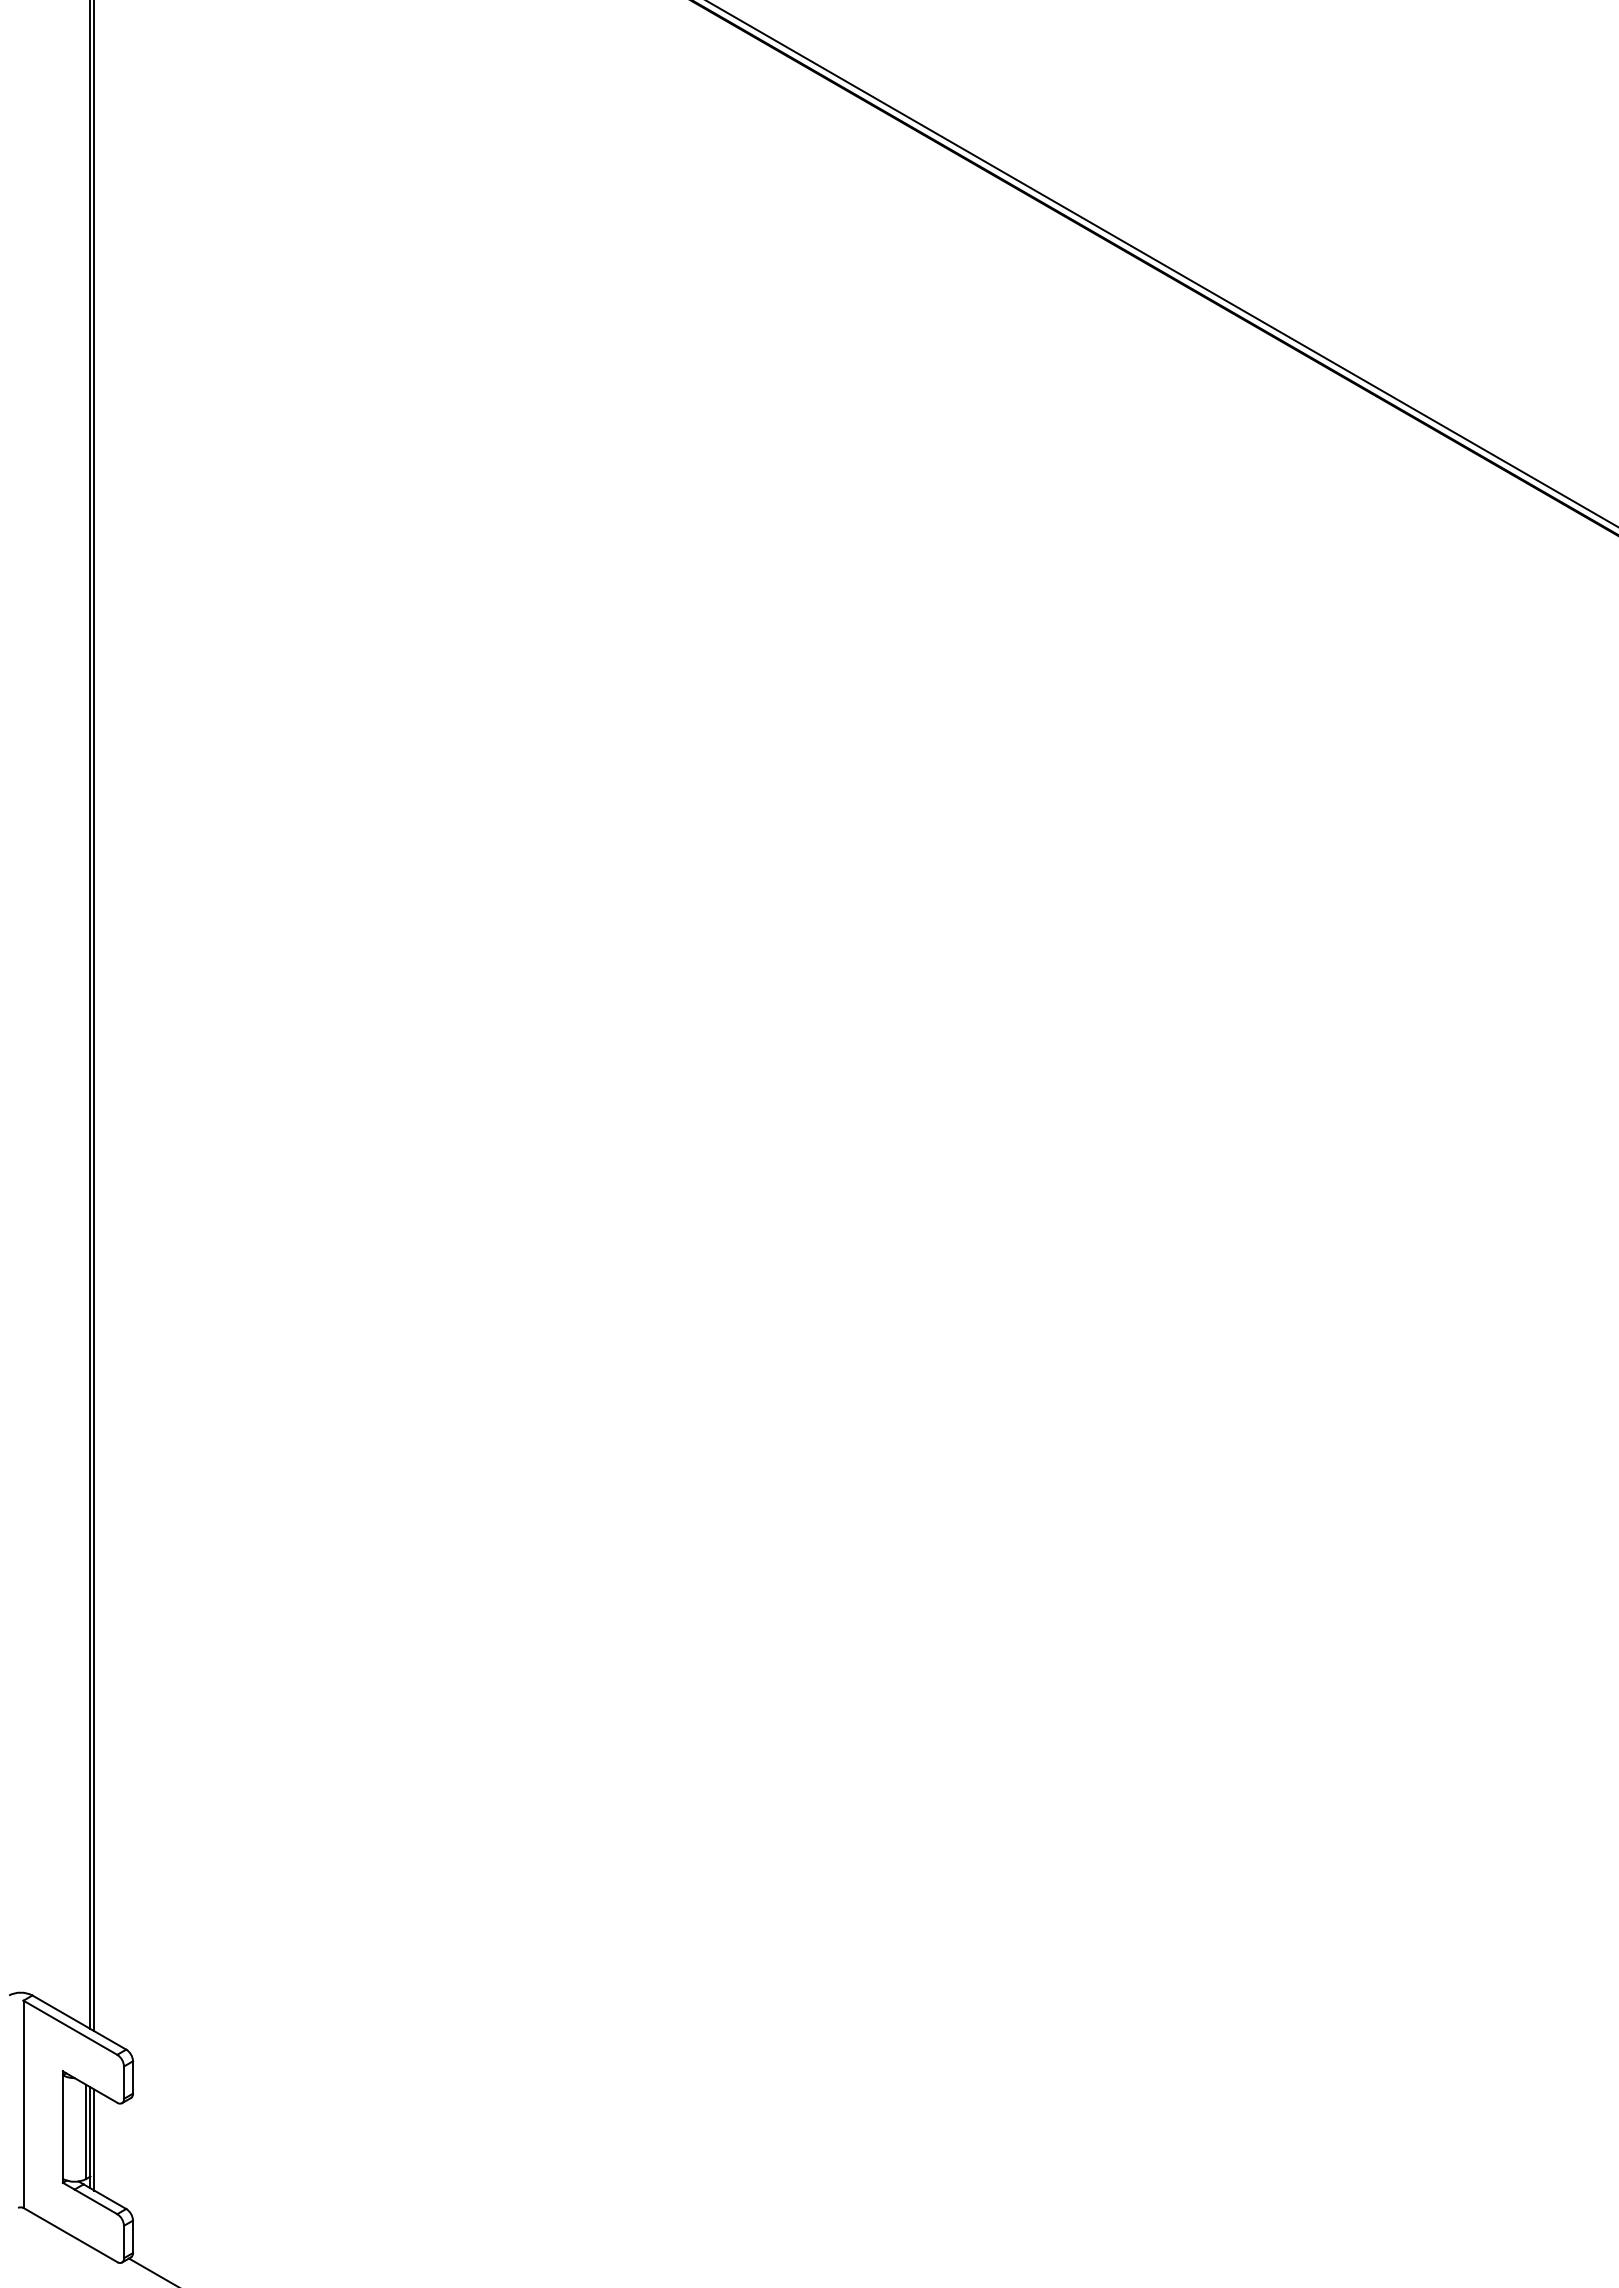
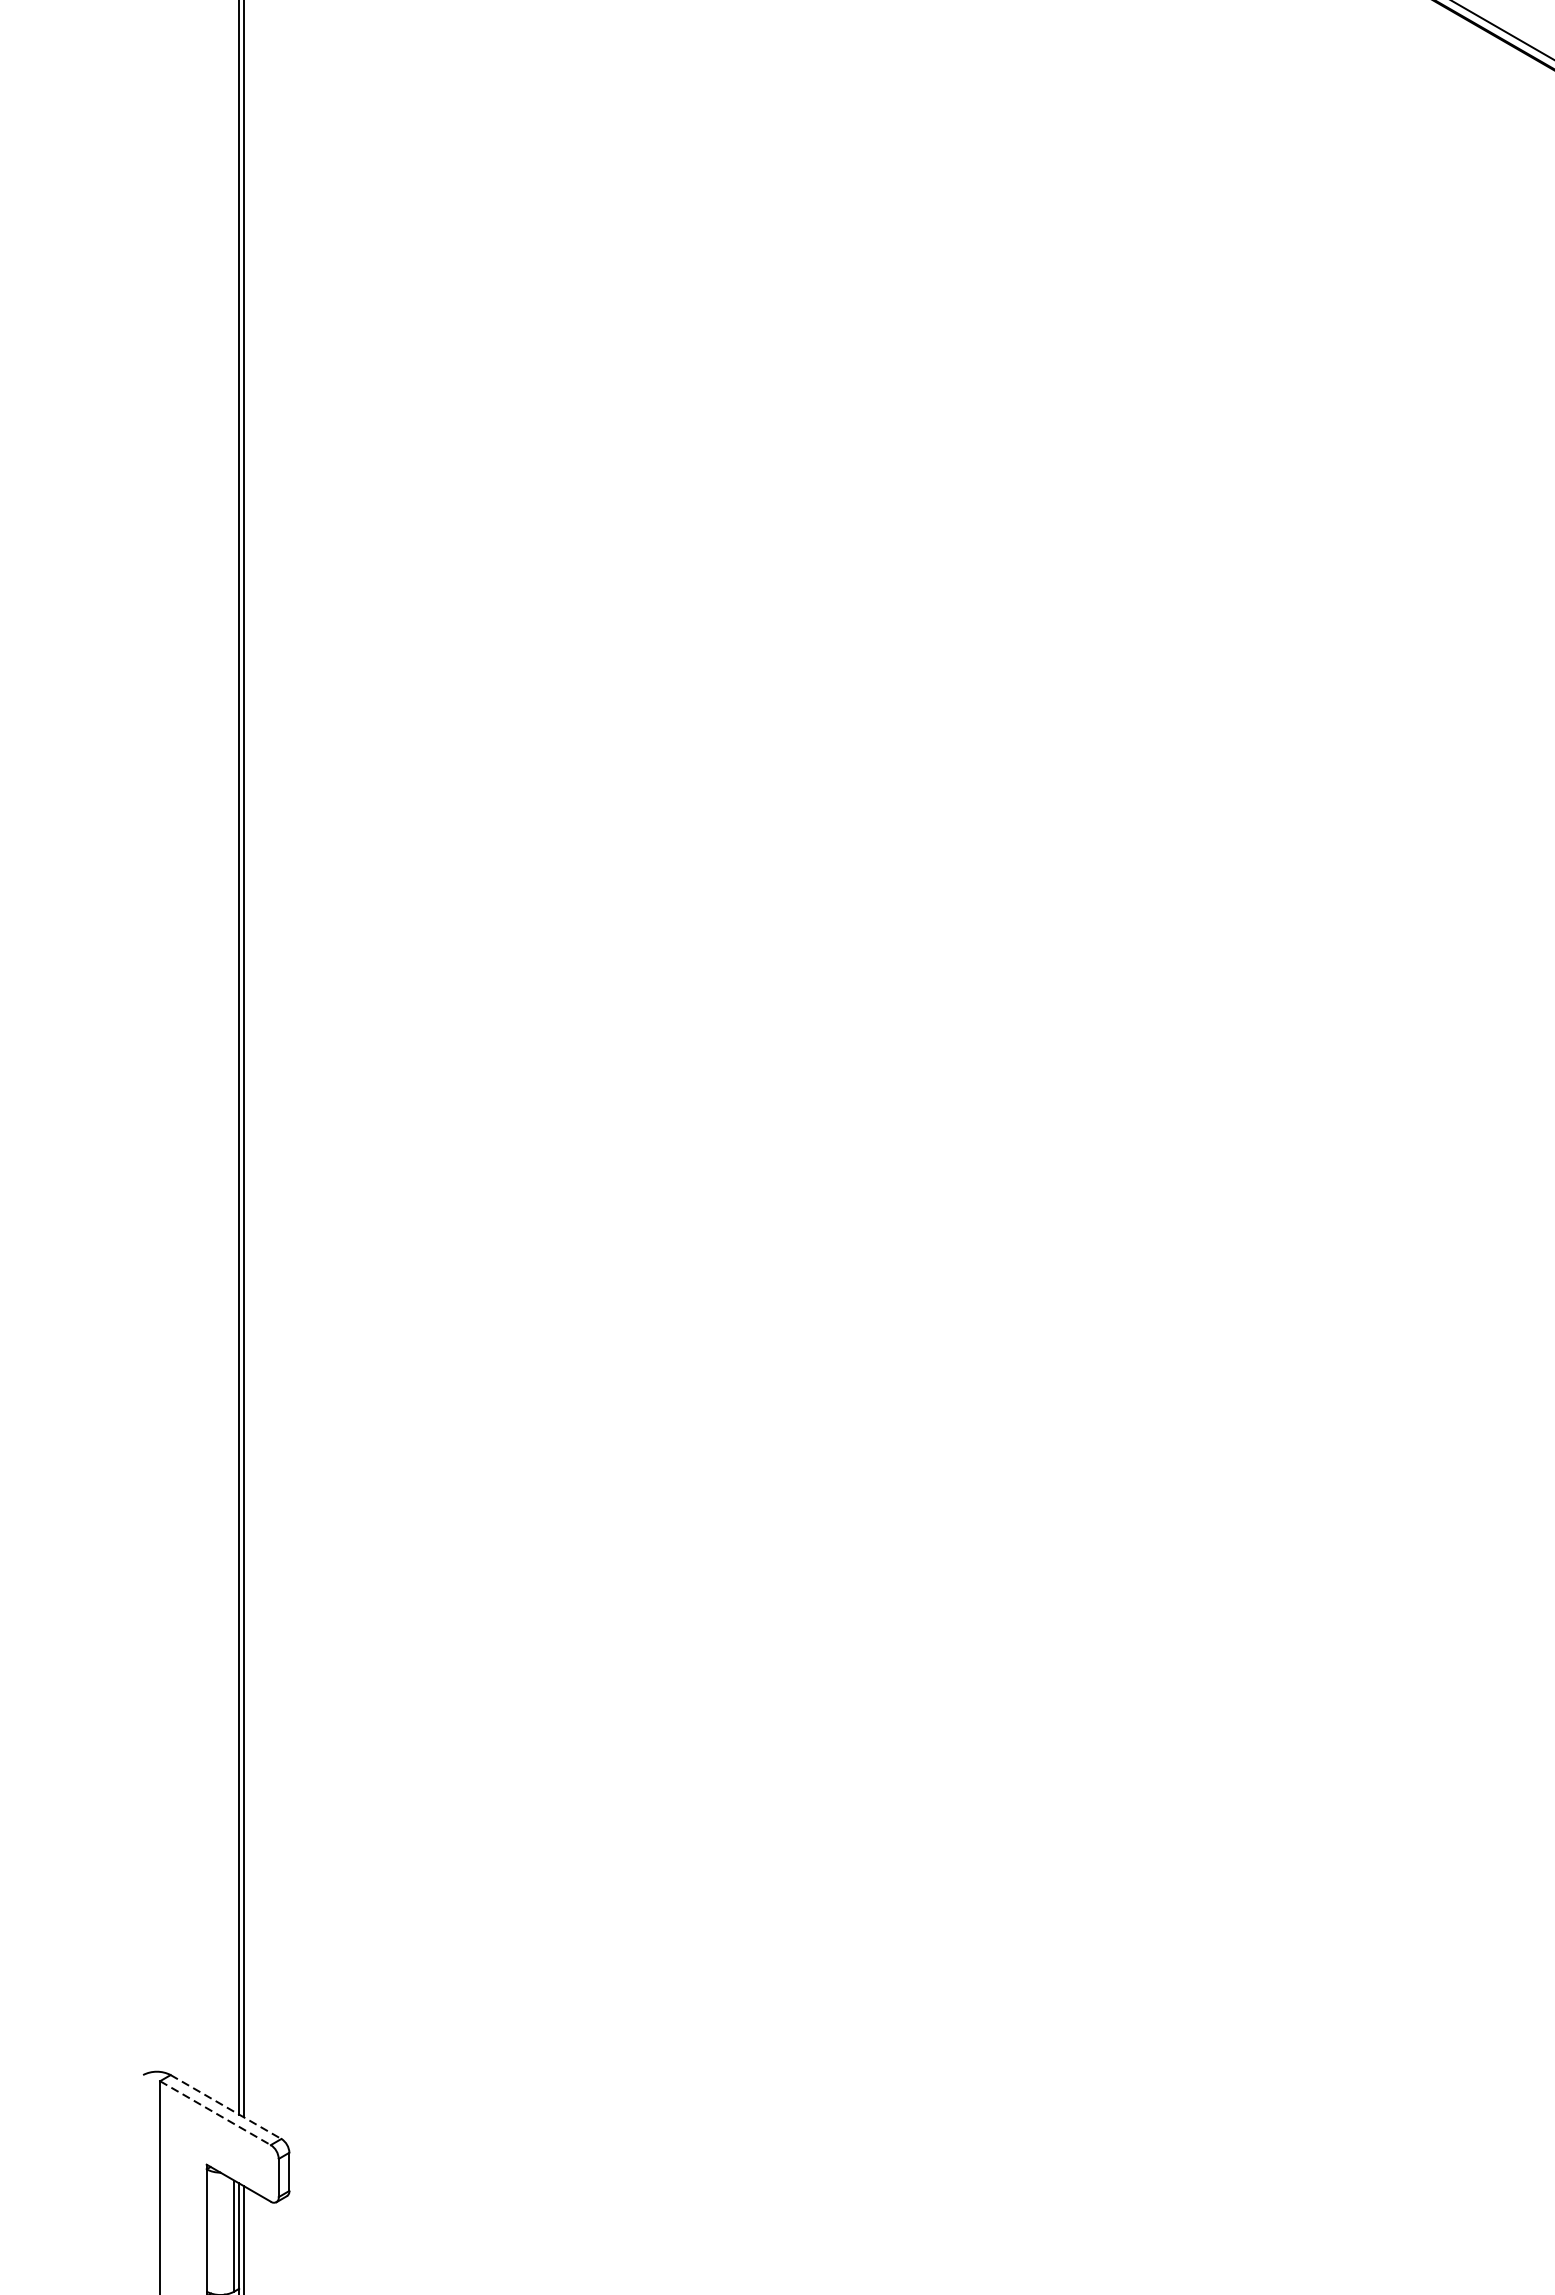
line: (79, 2022) -> (226, 2106), solid -> dashed
line: (70, 2028) -> (215, 2114), solid -> dashed

